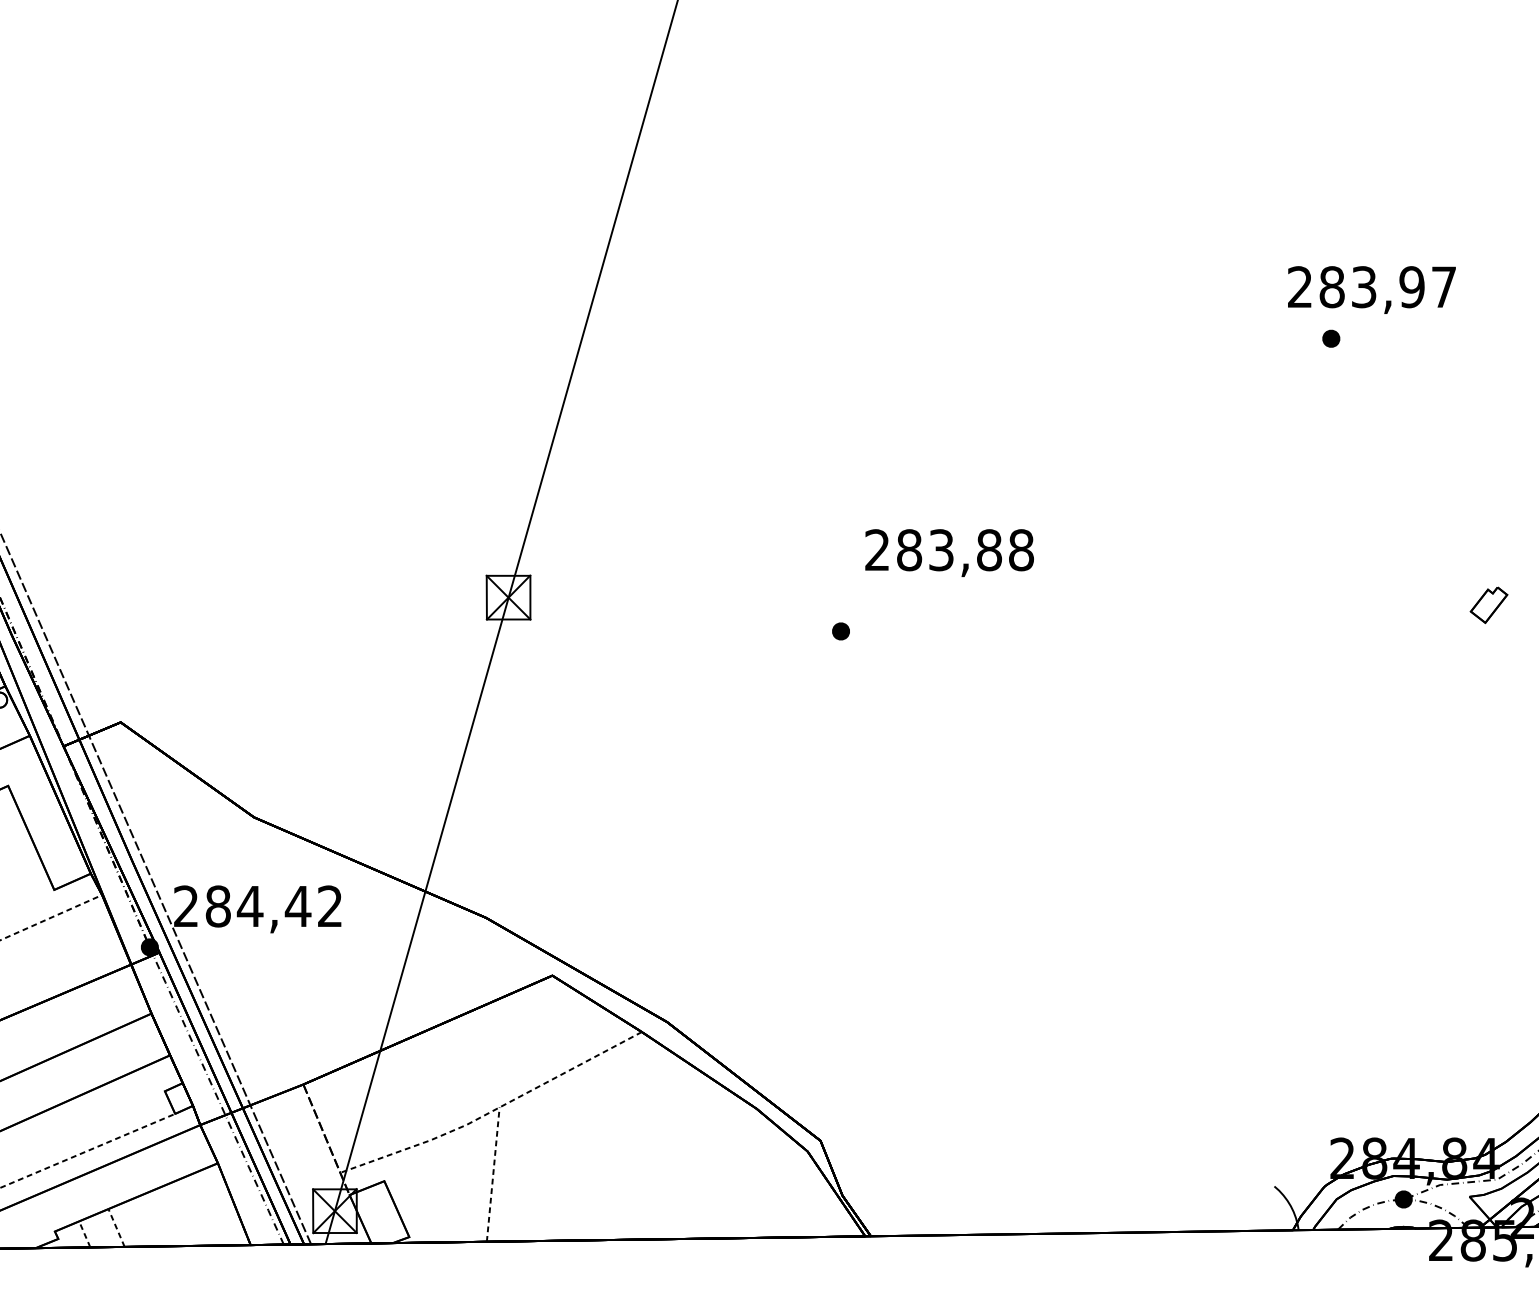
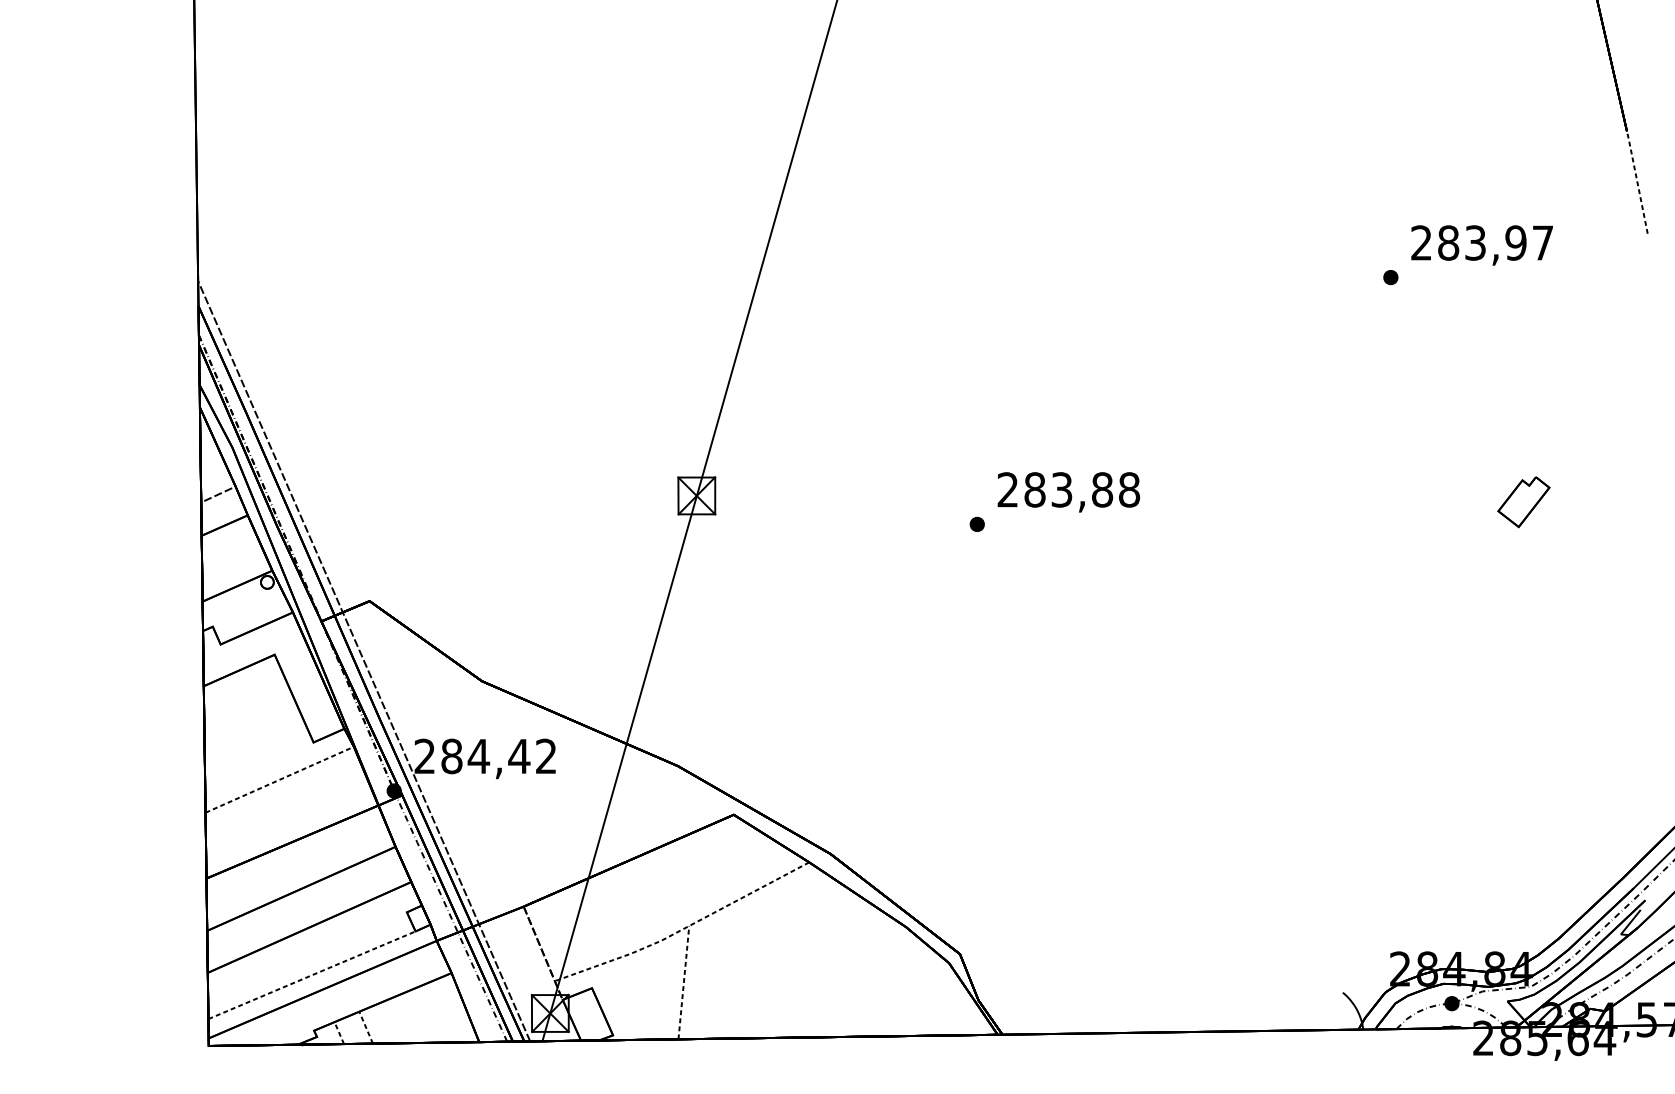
text: (1371, 290) -> (1481, 245), moved
text: (949, 553) -> (1068, 492), moved
part: (1488, 605) -> (1523, 502), size x1.67

